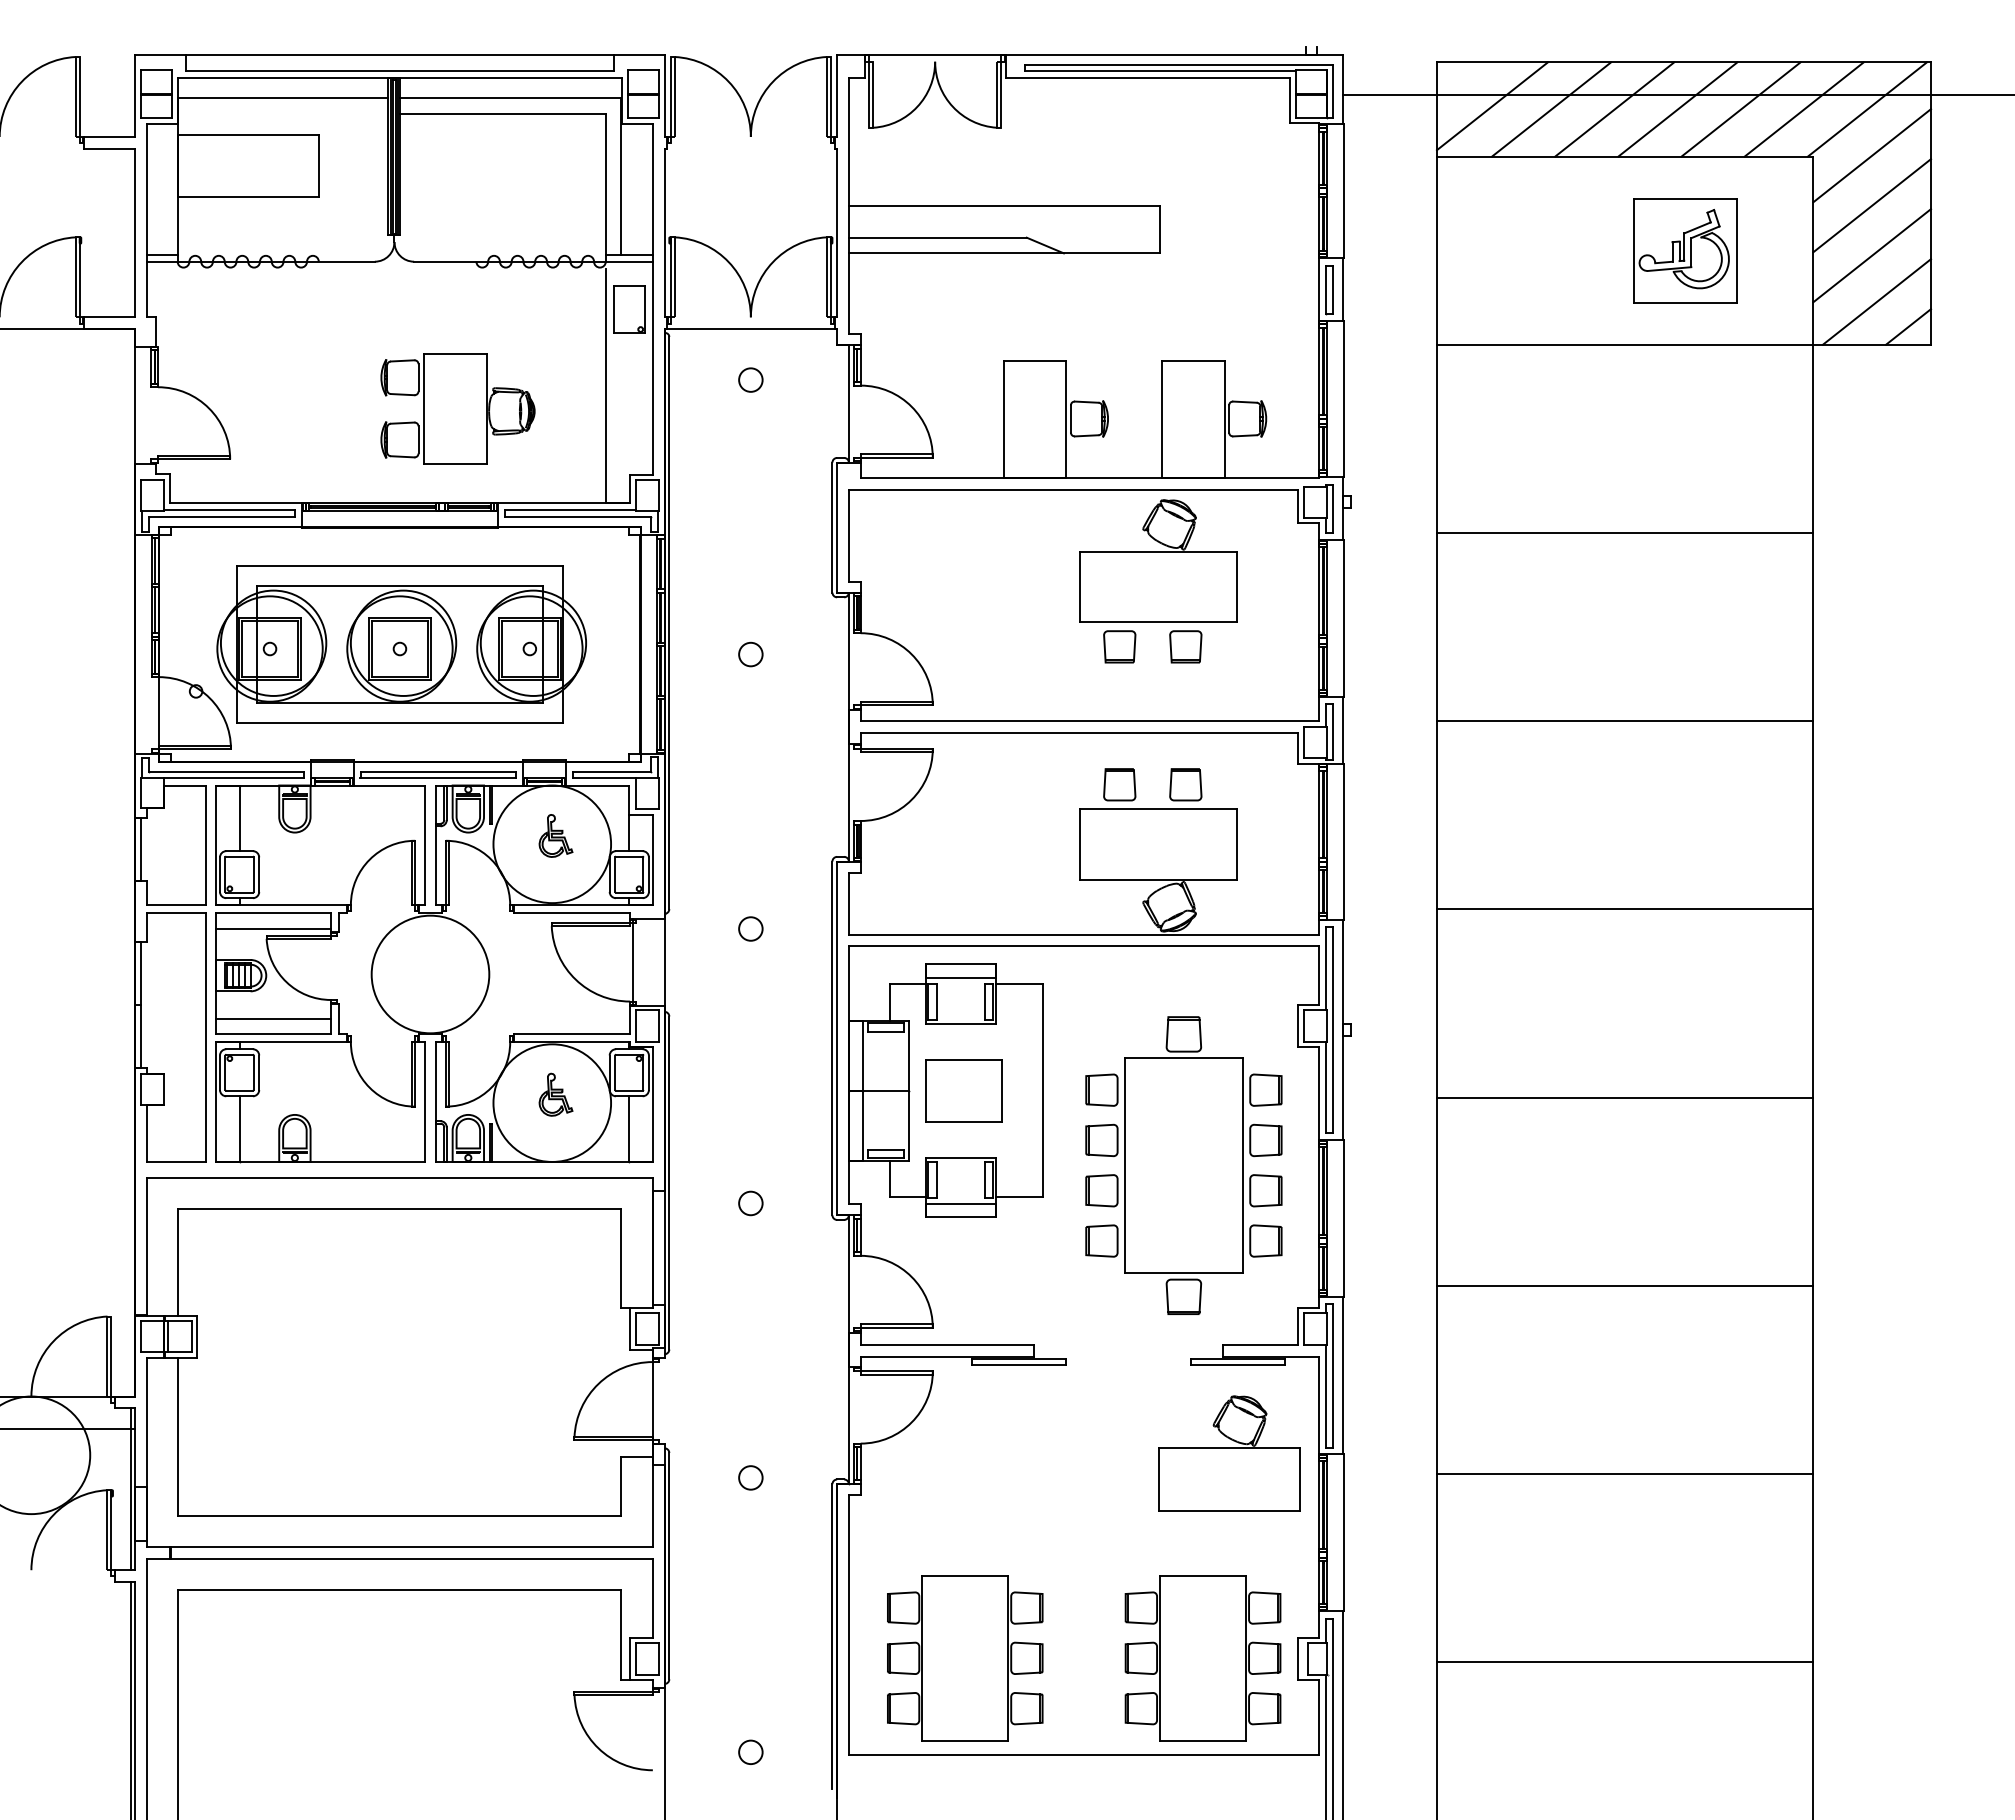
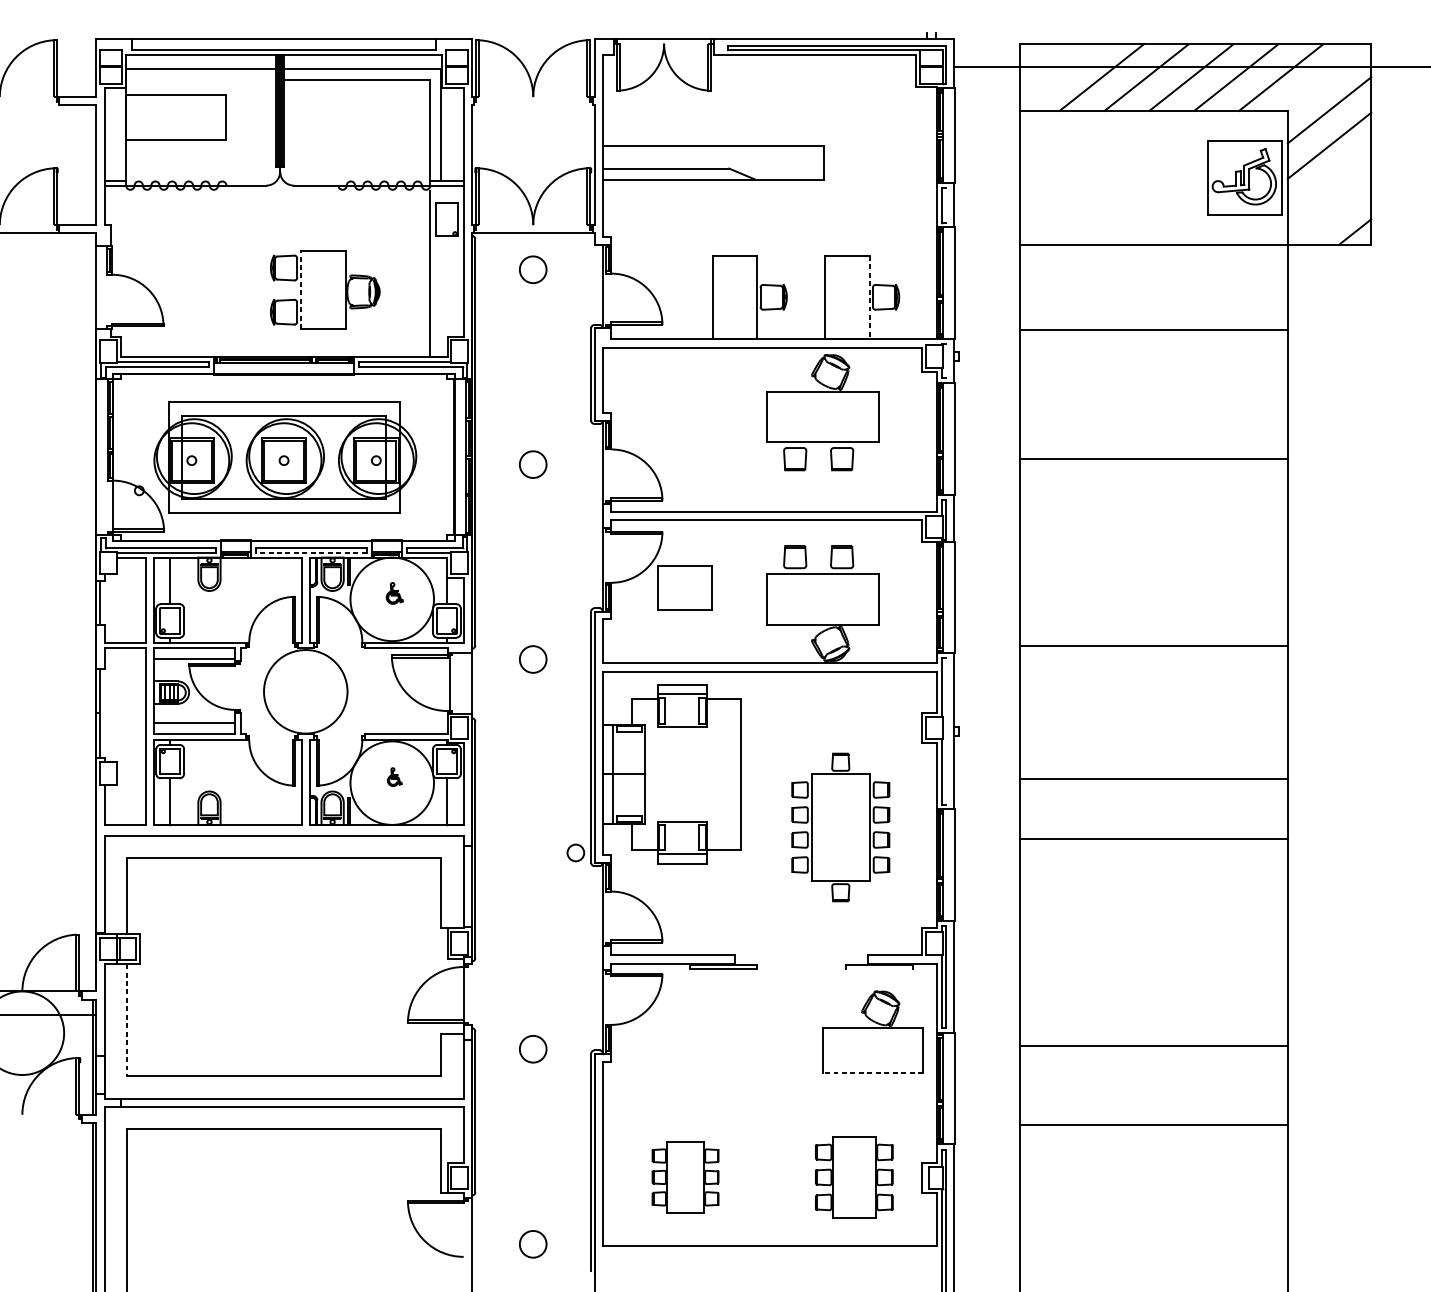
line: (1492, 106) -> (1059, 75), removed
line: (1867, 109) -> (1326, 77), removed
part: (1685, 250) -> (1245, 177), moved
line: (1872, 255) -> (1329, 181), removed
line: (1332, 289) -> (946, 205), removed
line: (1876, 301) -> (1332, 213), removed
circle: (750, 379) -> (533, 269), size x1.6
line: (423, 408) -> (300, 289), solid -> dashed
line: (1224, 419) -> (869, 297), solid -> dashed
line: (1332, 508) -> (946, 360), removed
line: (1625, 532) -> (1154, 329), moved
circle: (750, 654) -> (533, 464), size x1.6
line: (1625, 721) -> (1154, 459), moved
line: (438, 778) -> (311, 552), solid -> dashed
part: (555, 835) -> (394, 593), size x0.7
circle: (750, 928) -> (533, 659), size x1.6
line: (1332, 1030) -> (946, 731), removed
part: (963, 1090) -> (684, 587), moved
part: (555, 1094) -> (394, 777), size x0.6
part: (1183, 1165) -> (840, 827), size x0.7
circle: (750, 1203) -> (575, 852), moved
line: (1625, 1285) -> (1154, 838), moved
line: (1238, 1364) -> (879, 968), removed
line: (178, 1437) -> (126, 1020), solid -> dashed
circle: (750, 1477) -> (533, 1048), size x1.6
line: (1229, 1510) -> (873, 1072), solid -> dashed
part: (965, 1658) -> (685, 1177), size x0.6
part: (1202, 1658) -> (853, 1177), size x0.7
line: (1625, 1662) -> (1154, 1124), moved
circle: (750, 1751) -> (533, 1243), size x1.6

